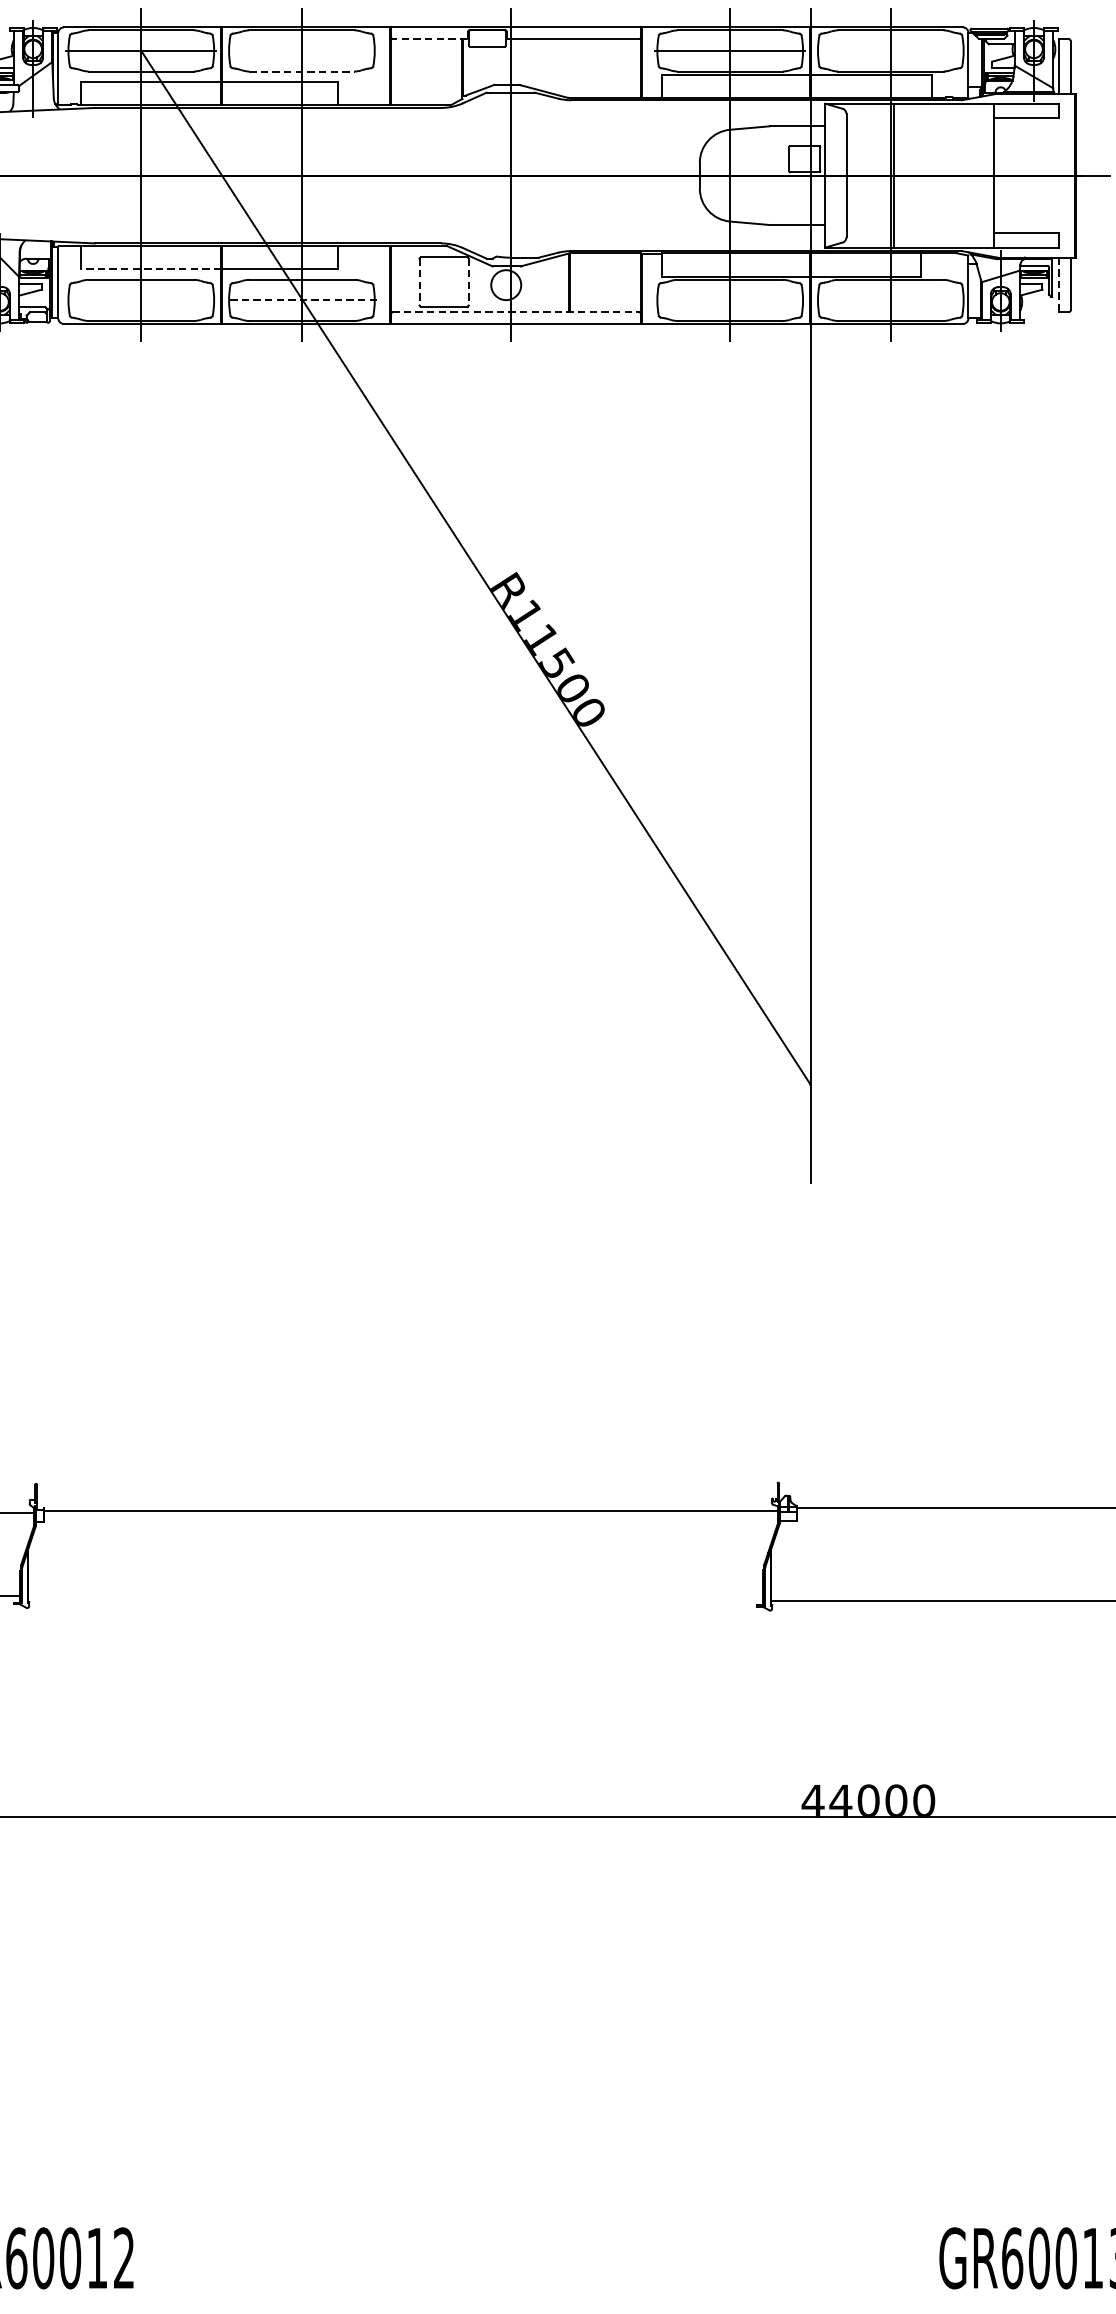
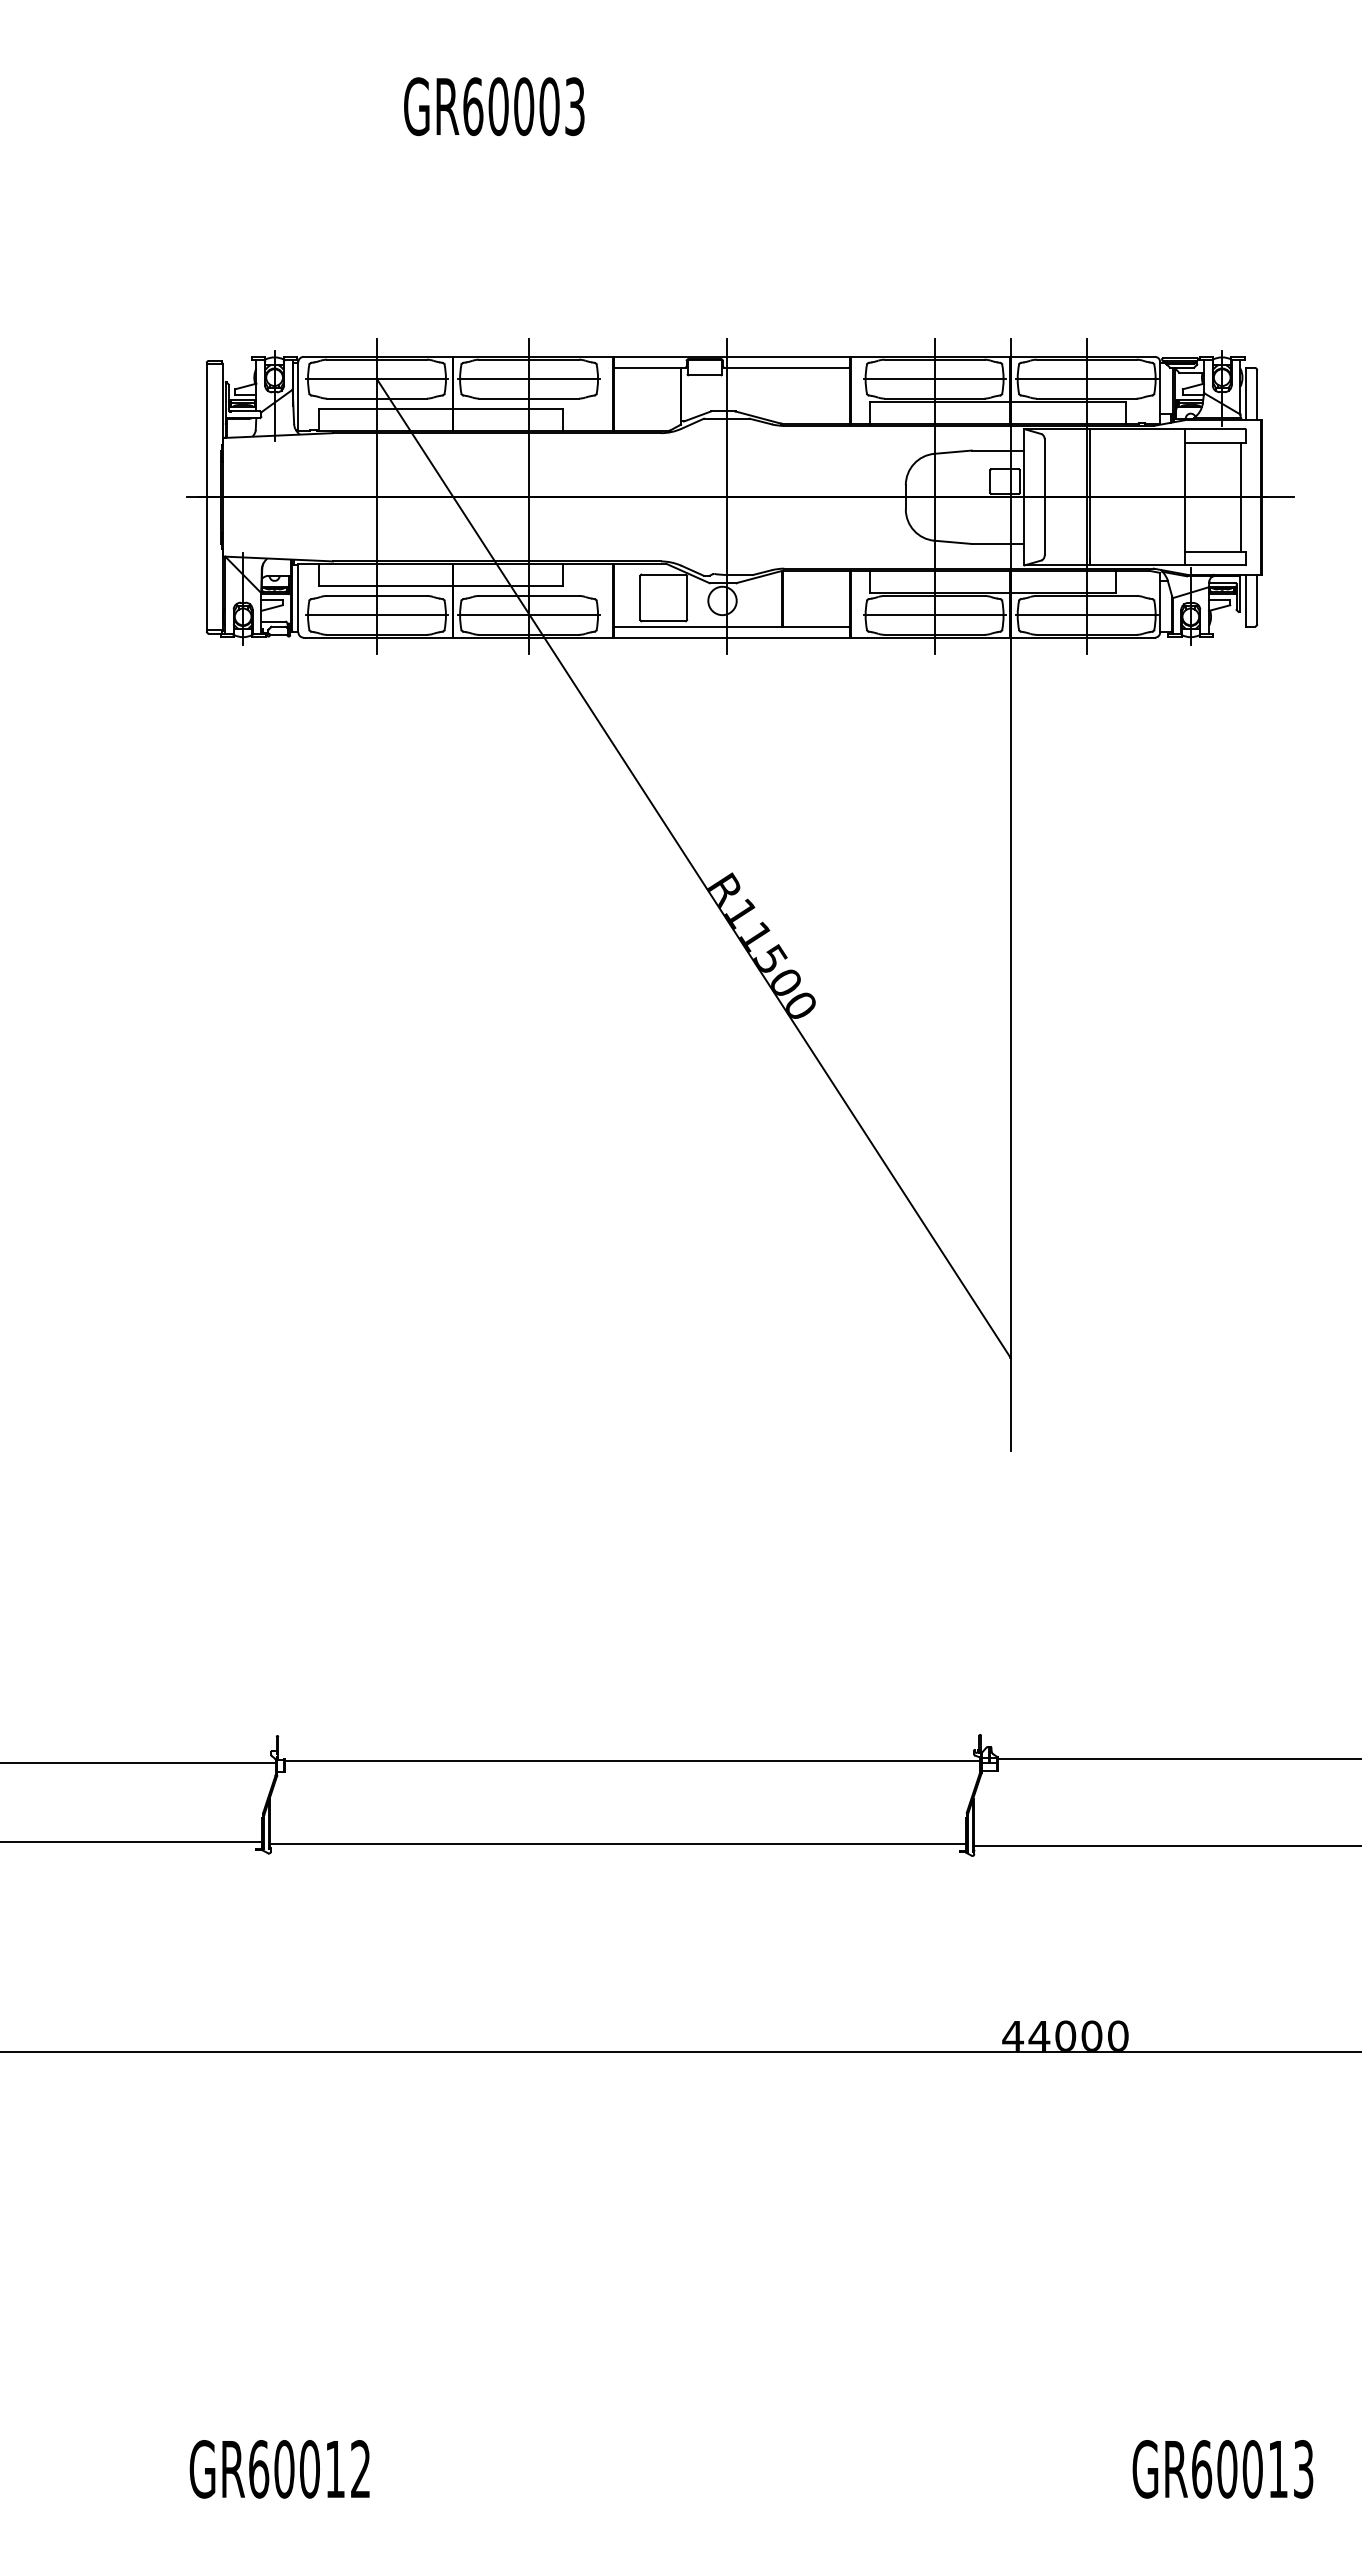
line: (429, 38) -> (649, 367), dashed -> solid
line: (302, 51) -> (529, 379), added
line: (890, 51) -> (1086, 379), added
line: (302, 71) -> (529, 398), dashed -> solid
line: (1054, 174) -> (1241, 496), added
line: (151, 268) -> (386, 585), dashed -> solid
line: (419, 282) -> (640, 598), dashed -> solid
line: (469, 282) -> (687, 598), dashed -> solid
line: (1058, 284) -> (1245, 600), dashed -> solid
line: (140, 300) -> (376, 615), added
line: (301, 300) -> (528, 615), dashed -> solid
line: (730, 300) -> (934, 615), added
line: (890, 300) -> (1086, 615), added
line: (516, 312) -> (732, 626), dashed -> solid
line: (395, 1598) -> (617, 1844), added

